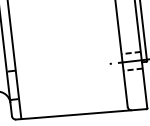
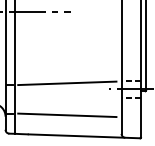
line: (68, 63) -> (67, 83), added
line: (71, 94) -> (67, 115), added

